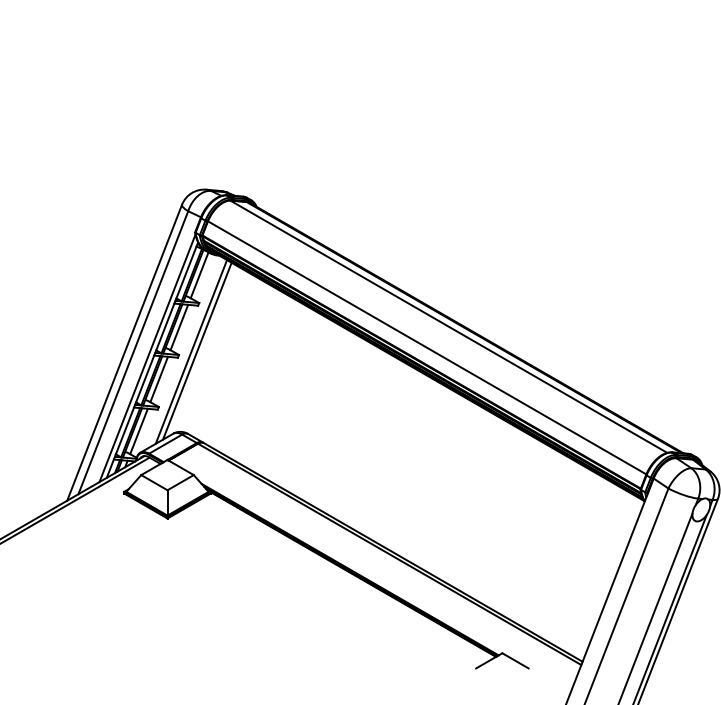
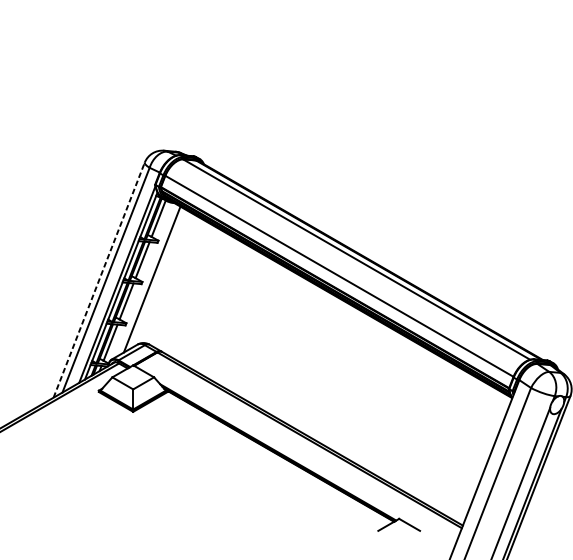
line: (197, 350) -> (157, 278), removed
line: (124, 352) -> (99, 280), solid -> dashed

